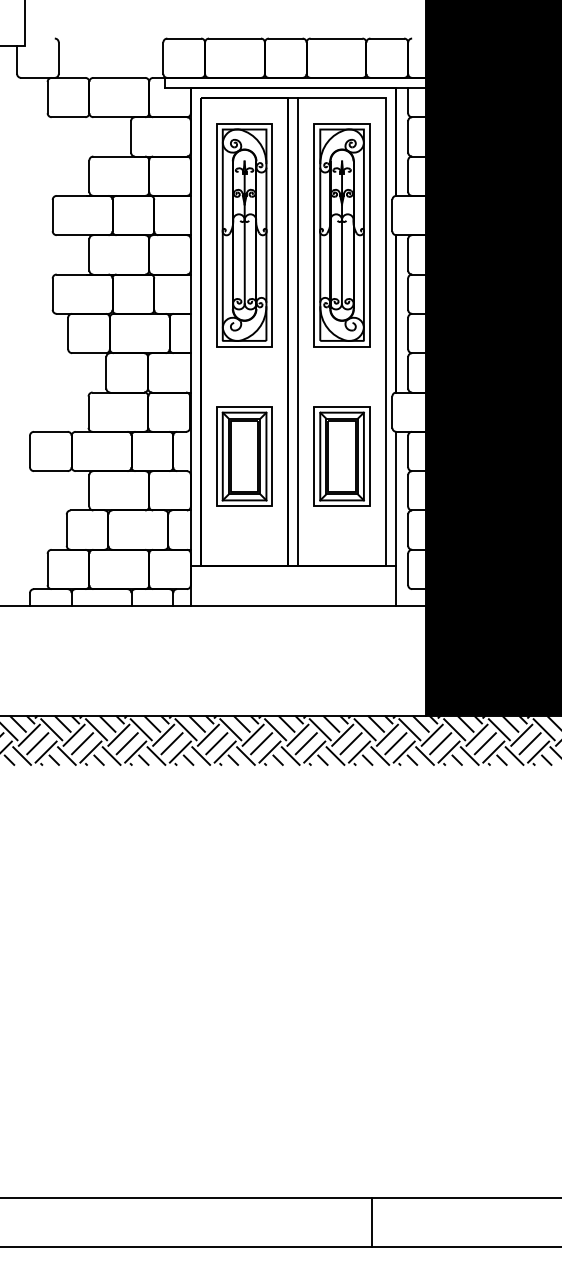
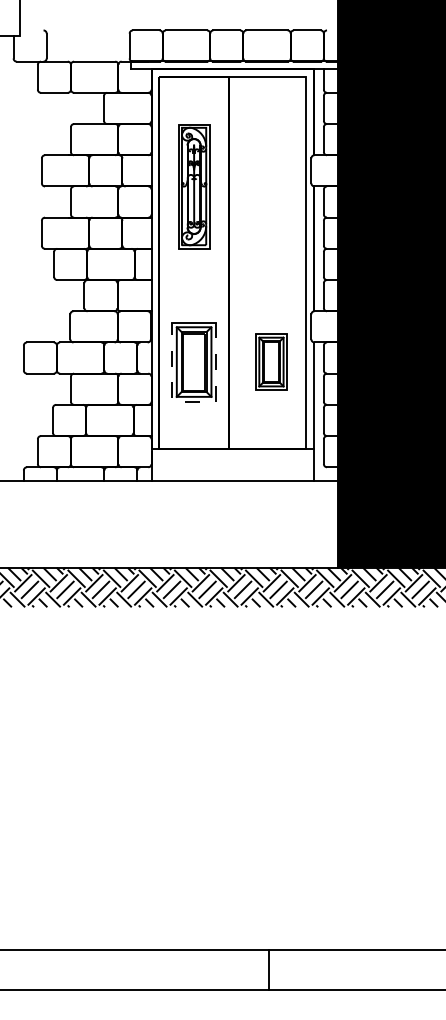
part: (244, 235) -> (194, 186), size x0.7
part: (341, 235) -> (271, 186), removed
line: (298, 331) -> (236, 262), removed
part: (341, 456) -> (271, 362), size x0.7
line: (244, 506) -> (194, 401), solid -> dashed
line: (371, 1222) -> (268, 969), moved

